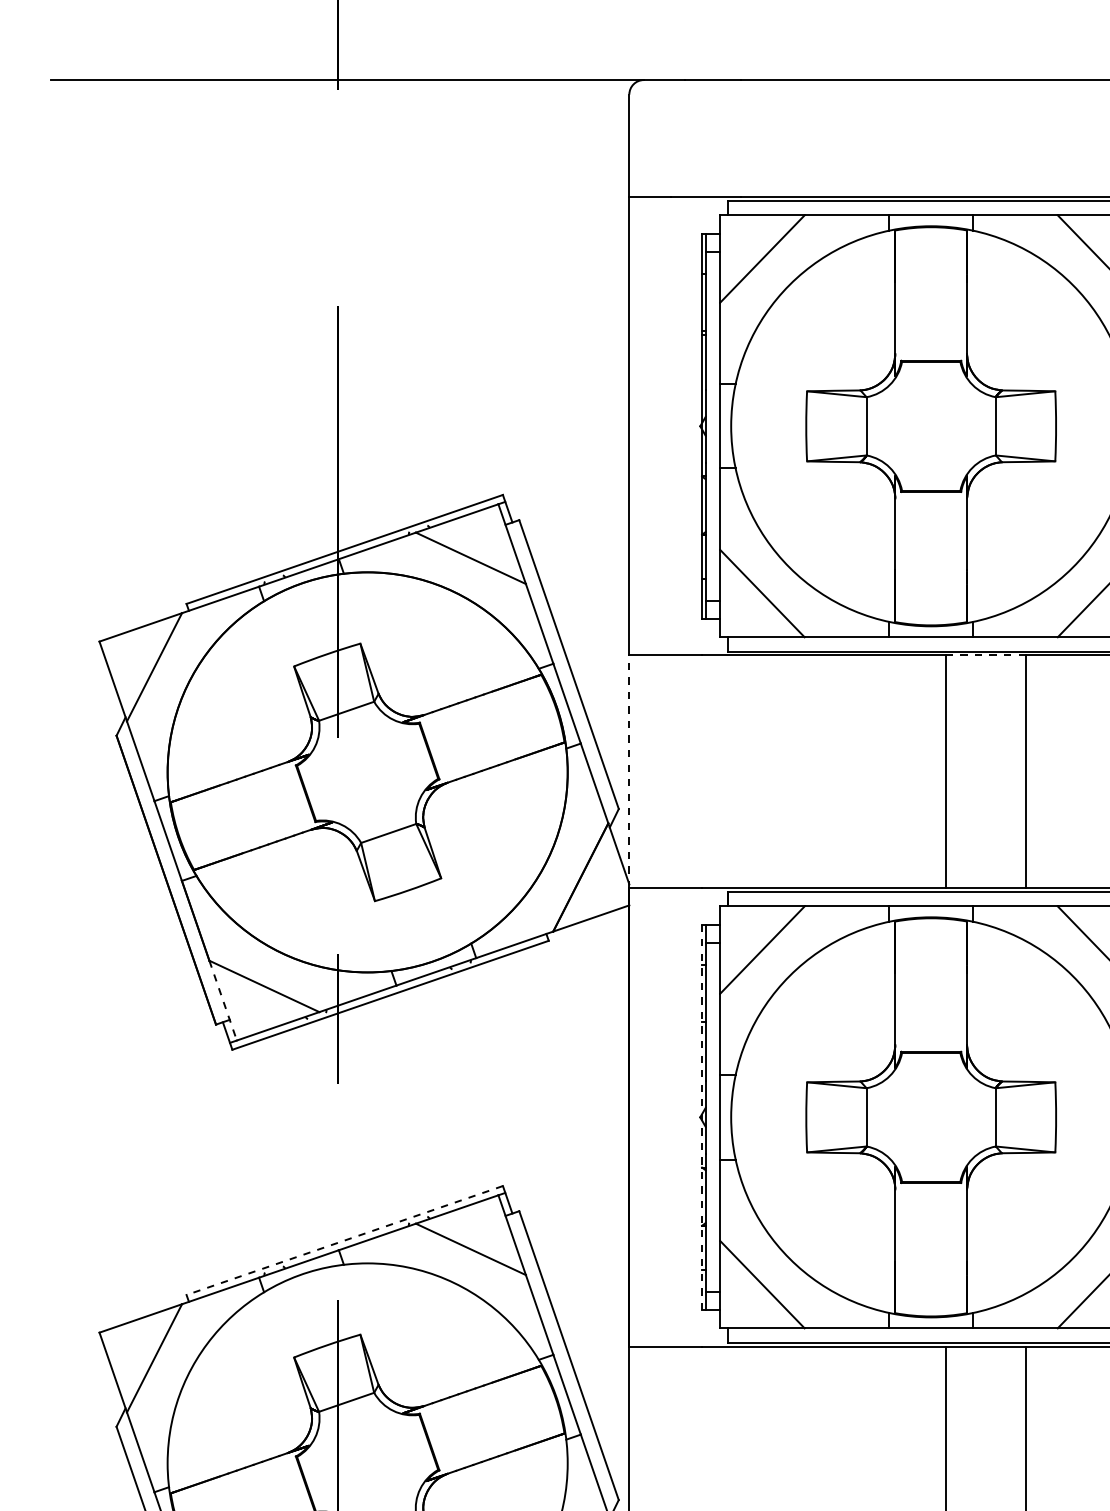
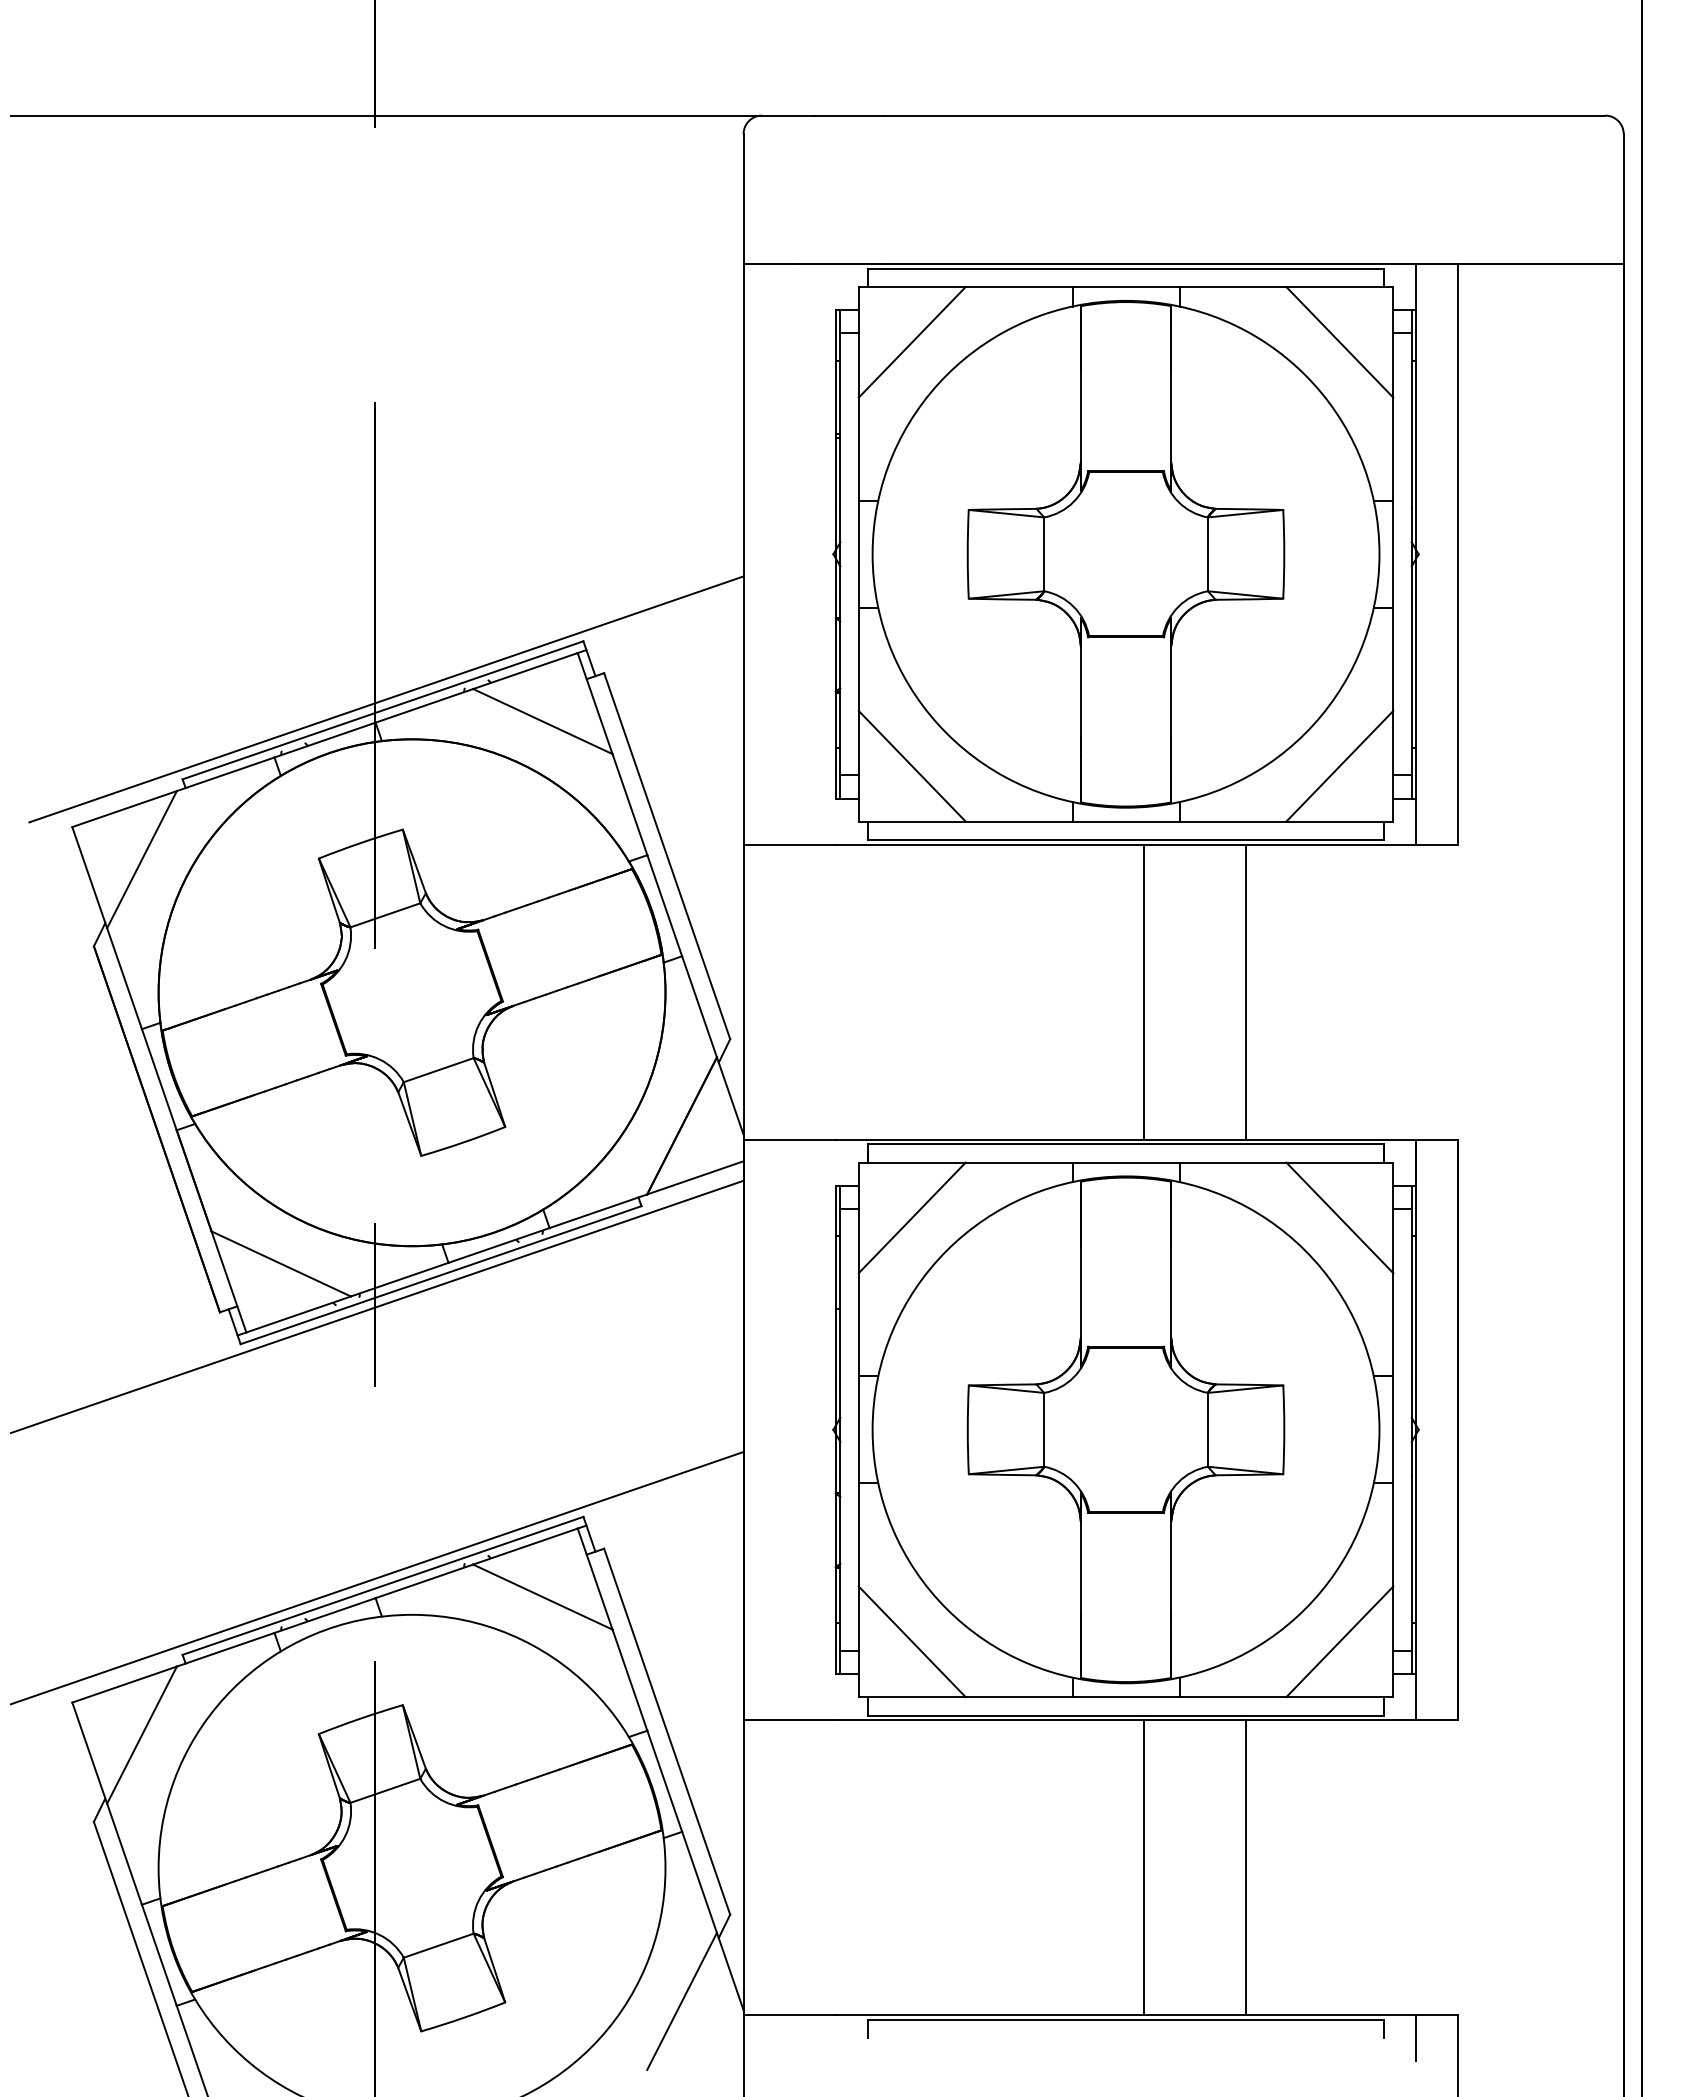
line: (347, 540) -> (386, 699), added
line: (986, 655) -> (1195, 844), dashed -> solid
line: (629, 771) -> (743, 991), dashed -> solid
line: (223, 1001) -> (229, 1282), dashed -> solid
line: (339, 1020) -> (376, 1306), added
line: (701, 1117) -> (835, 1430), dashed -> solid
line: (339, 1233) -> (376, 1577), added
line: (345, 1240) -> (383, 1585), dashed -> solid

